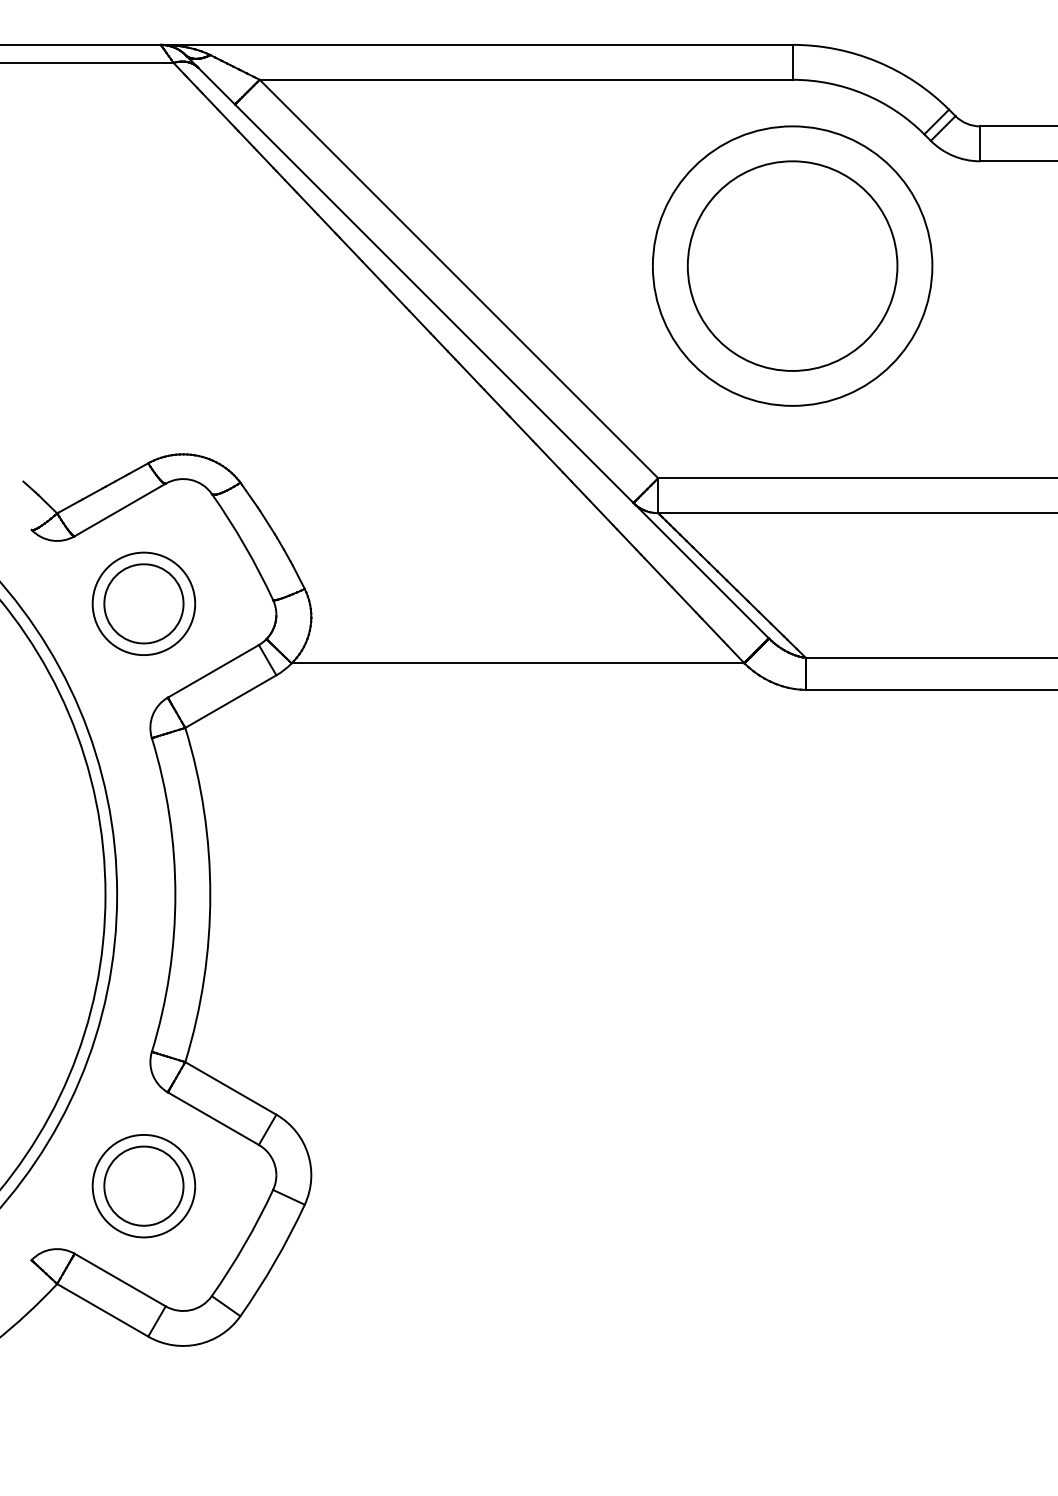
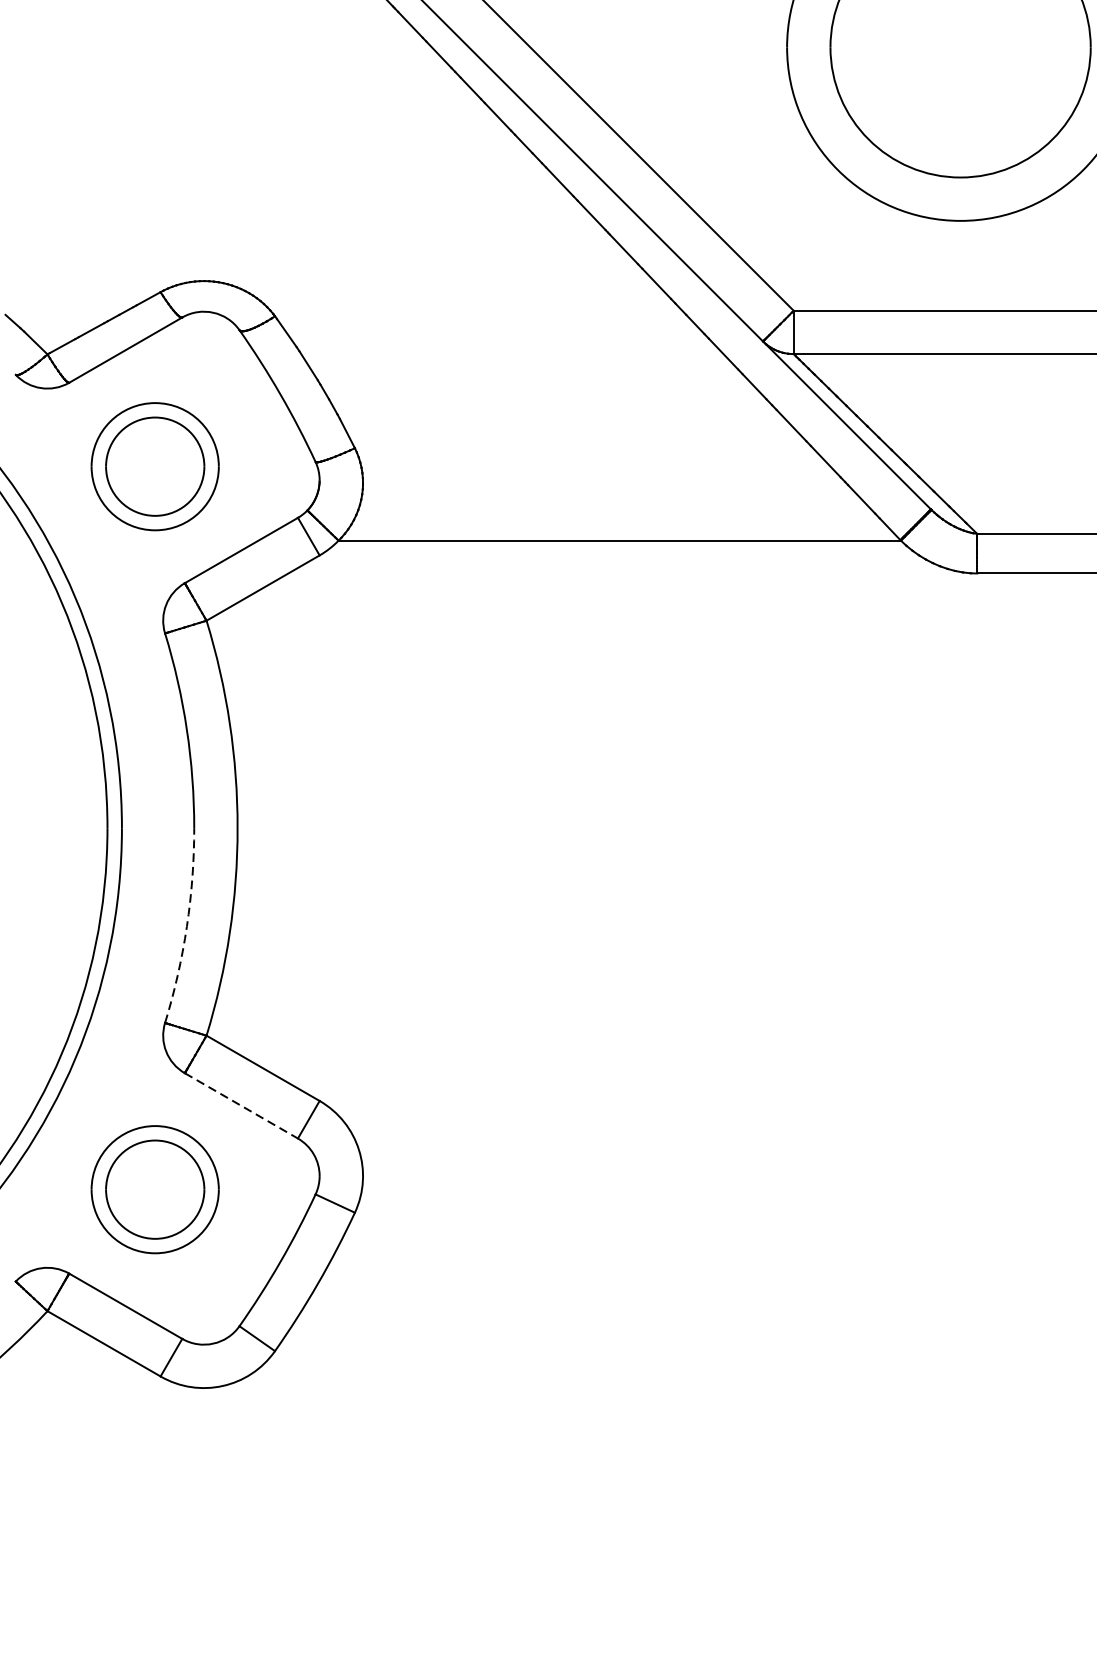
arc: (169, 974) -> (186, 926), solid -> dashed
line: (213, 1118) -> (241, 1105), solid -> dashed

